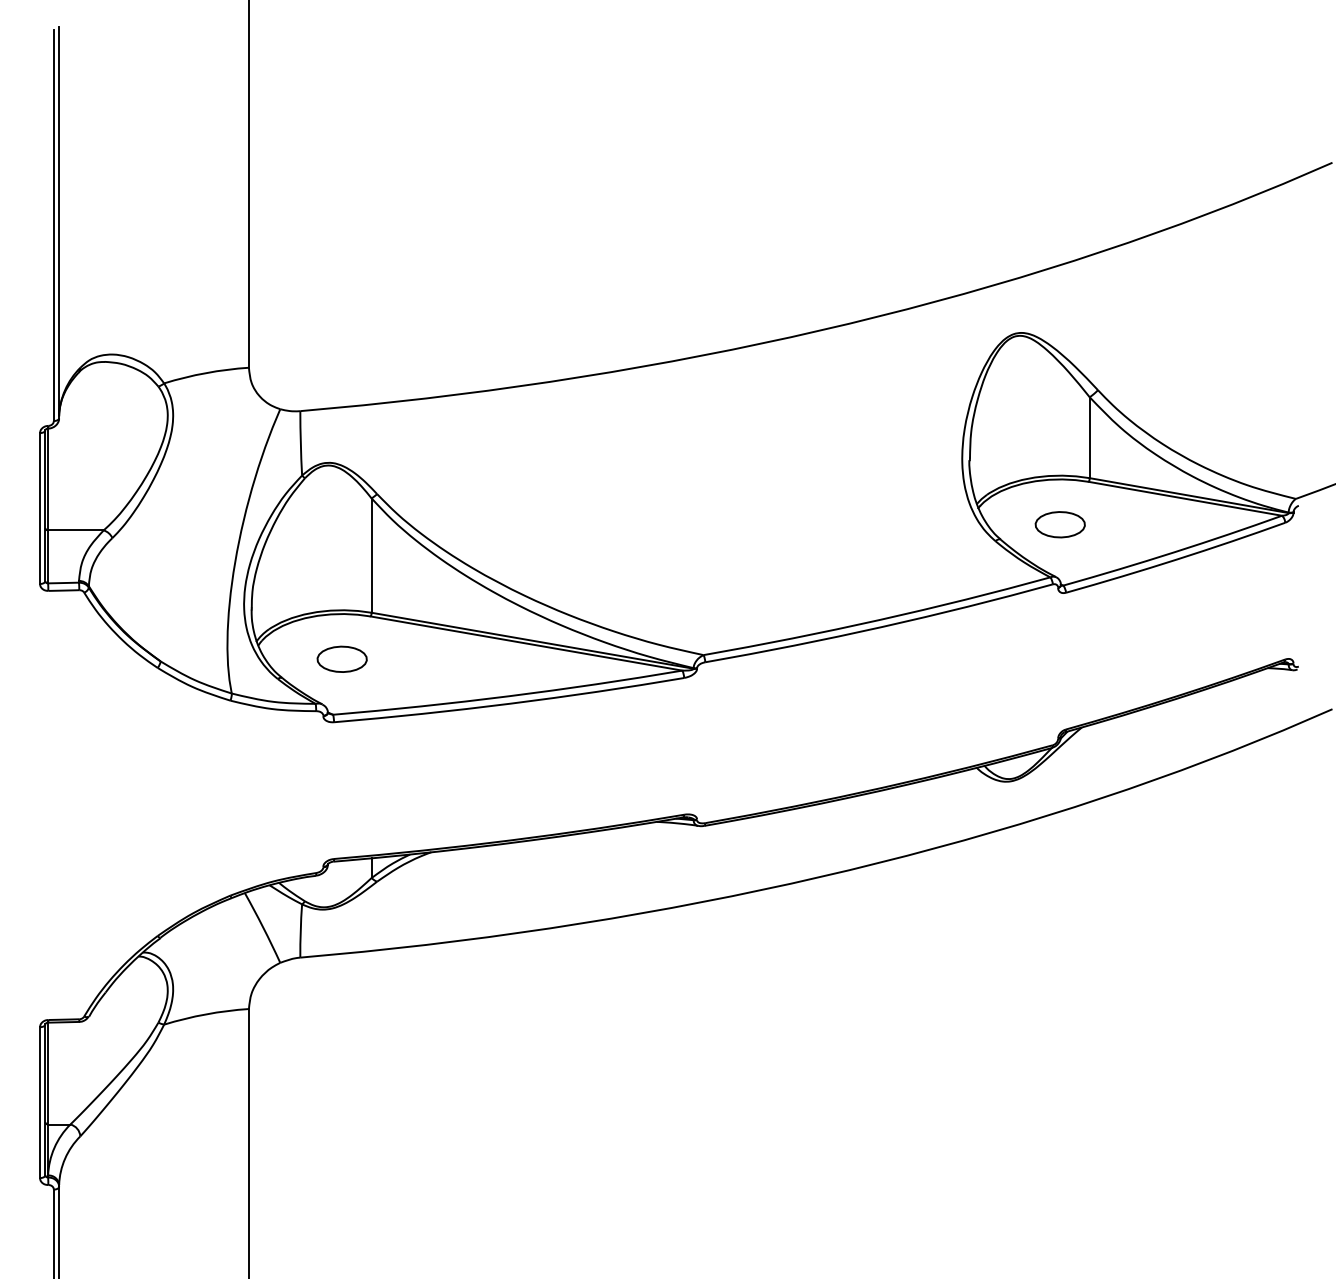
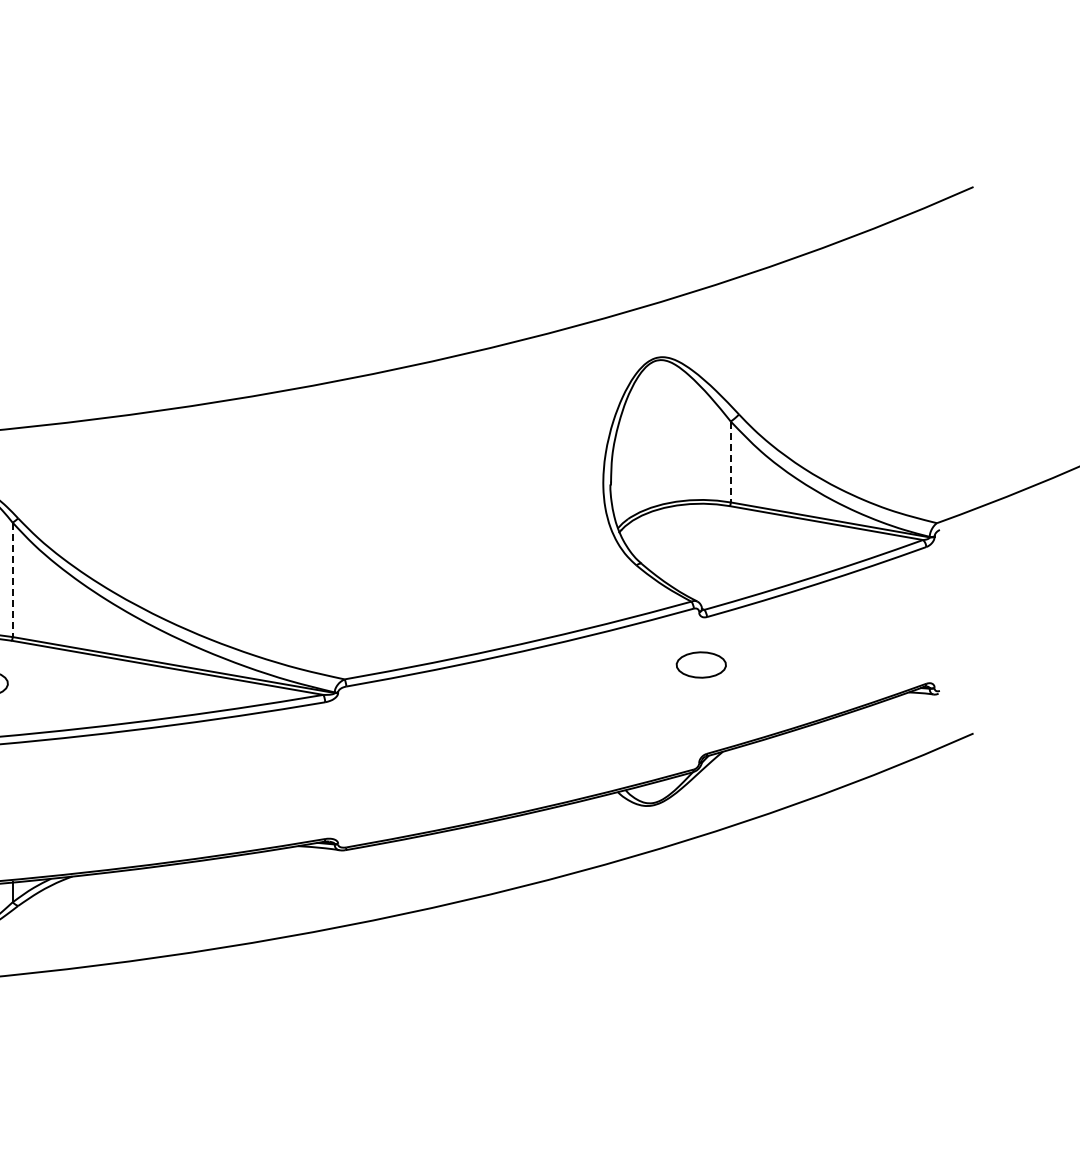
line: (1089, 438) -> (730, 462), solid -> dashed
part: (1059, 524) -> (700, 664), moved
line: (371, 556) -> (12, 580), solid -> dashed

